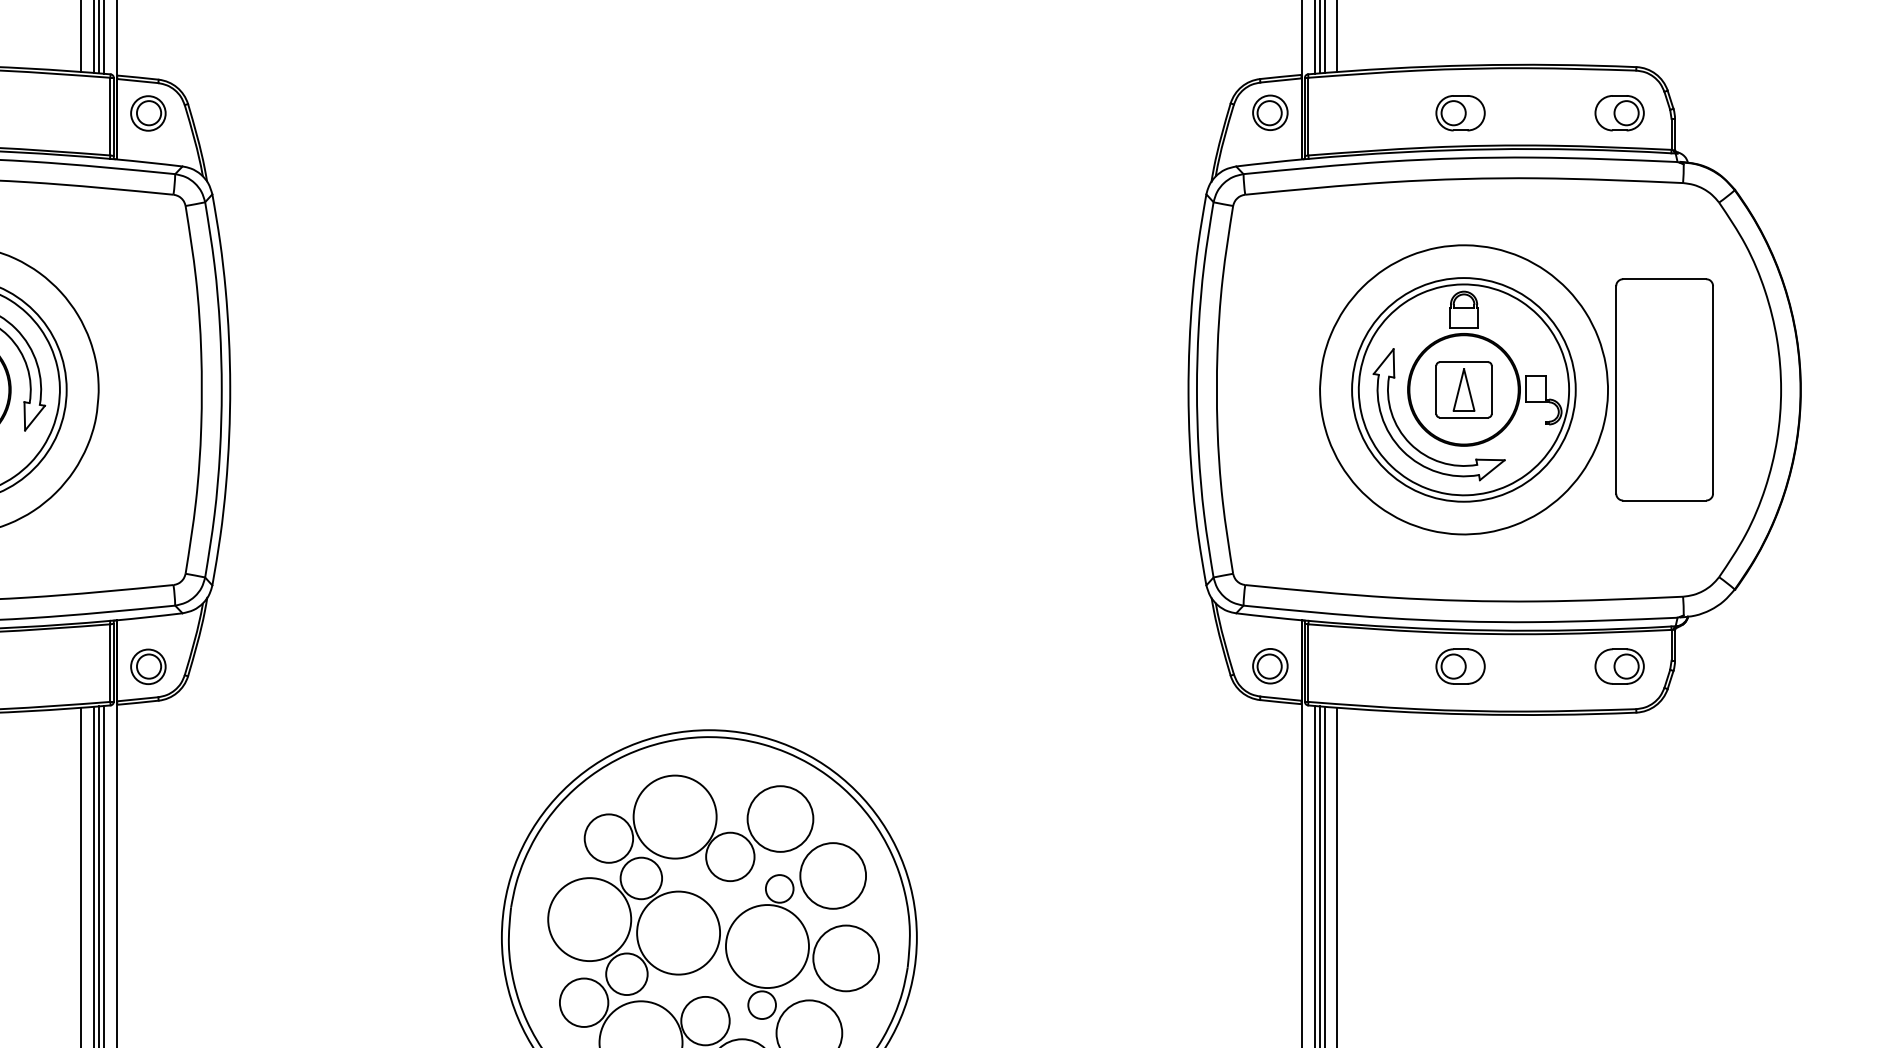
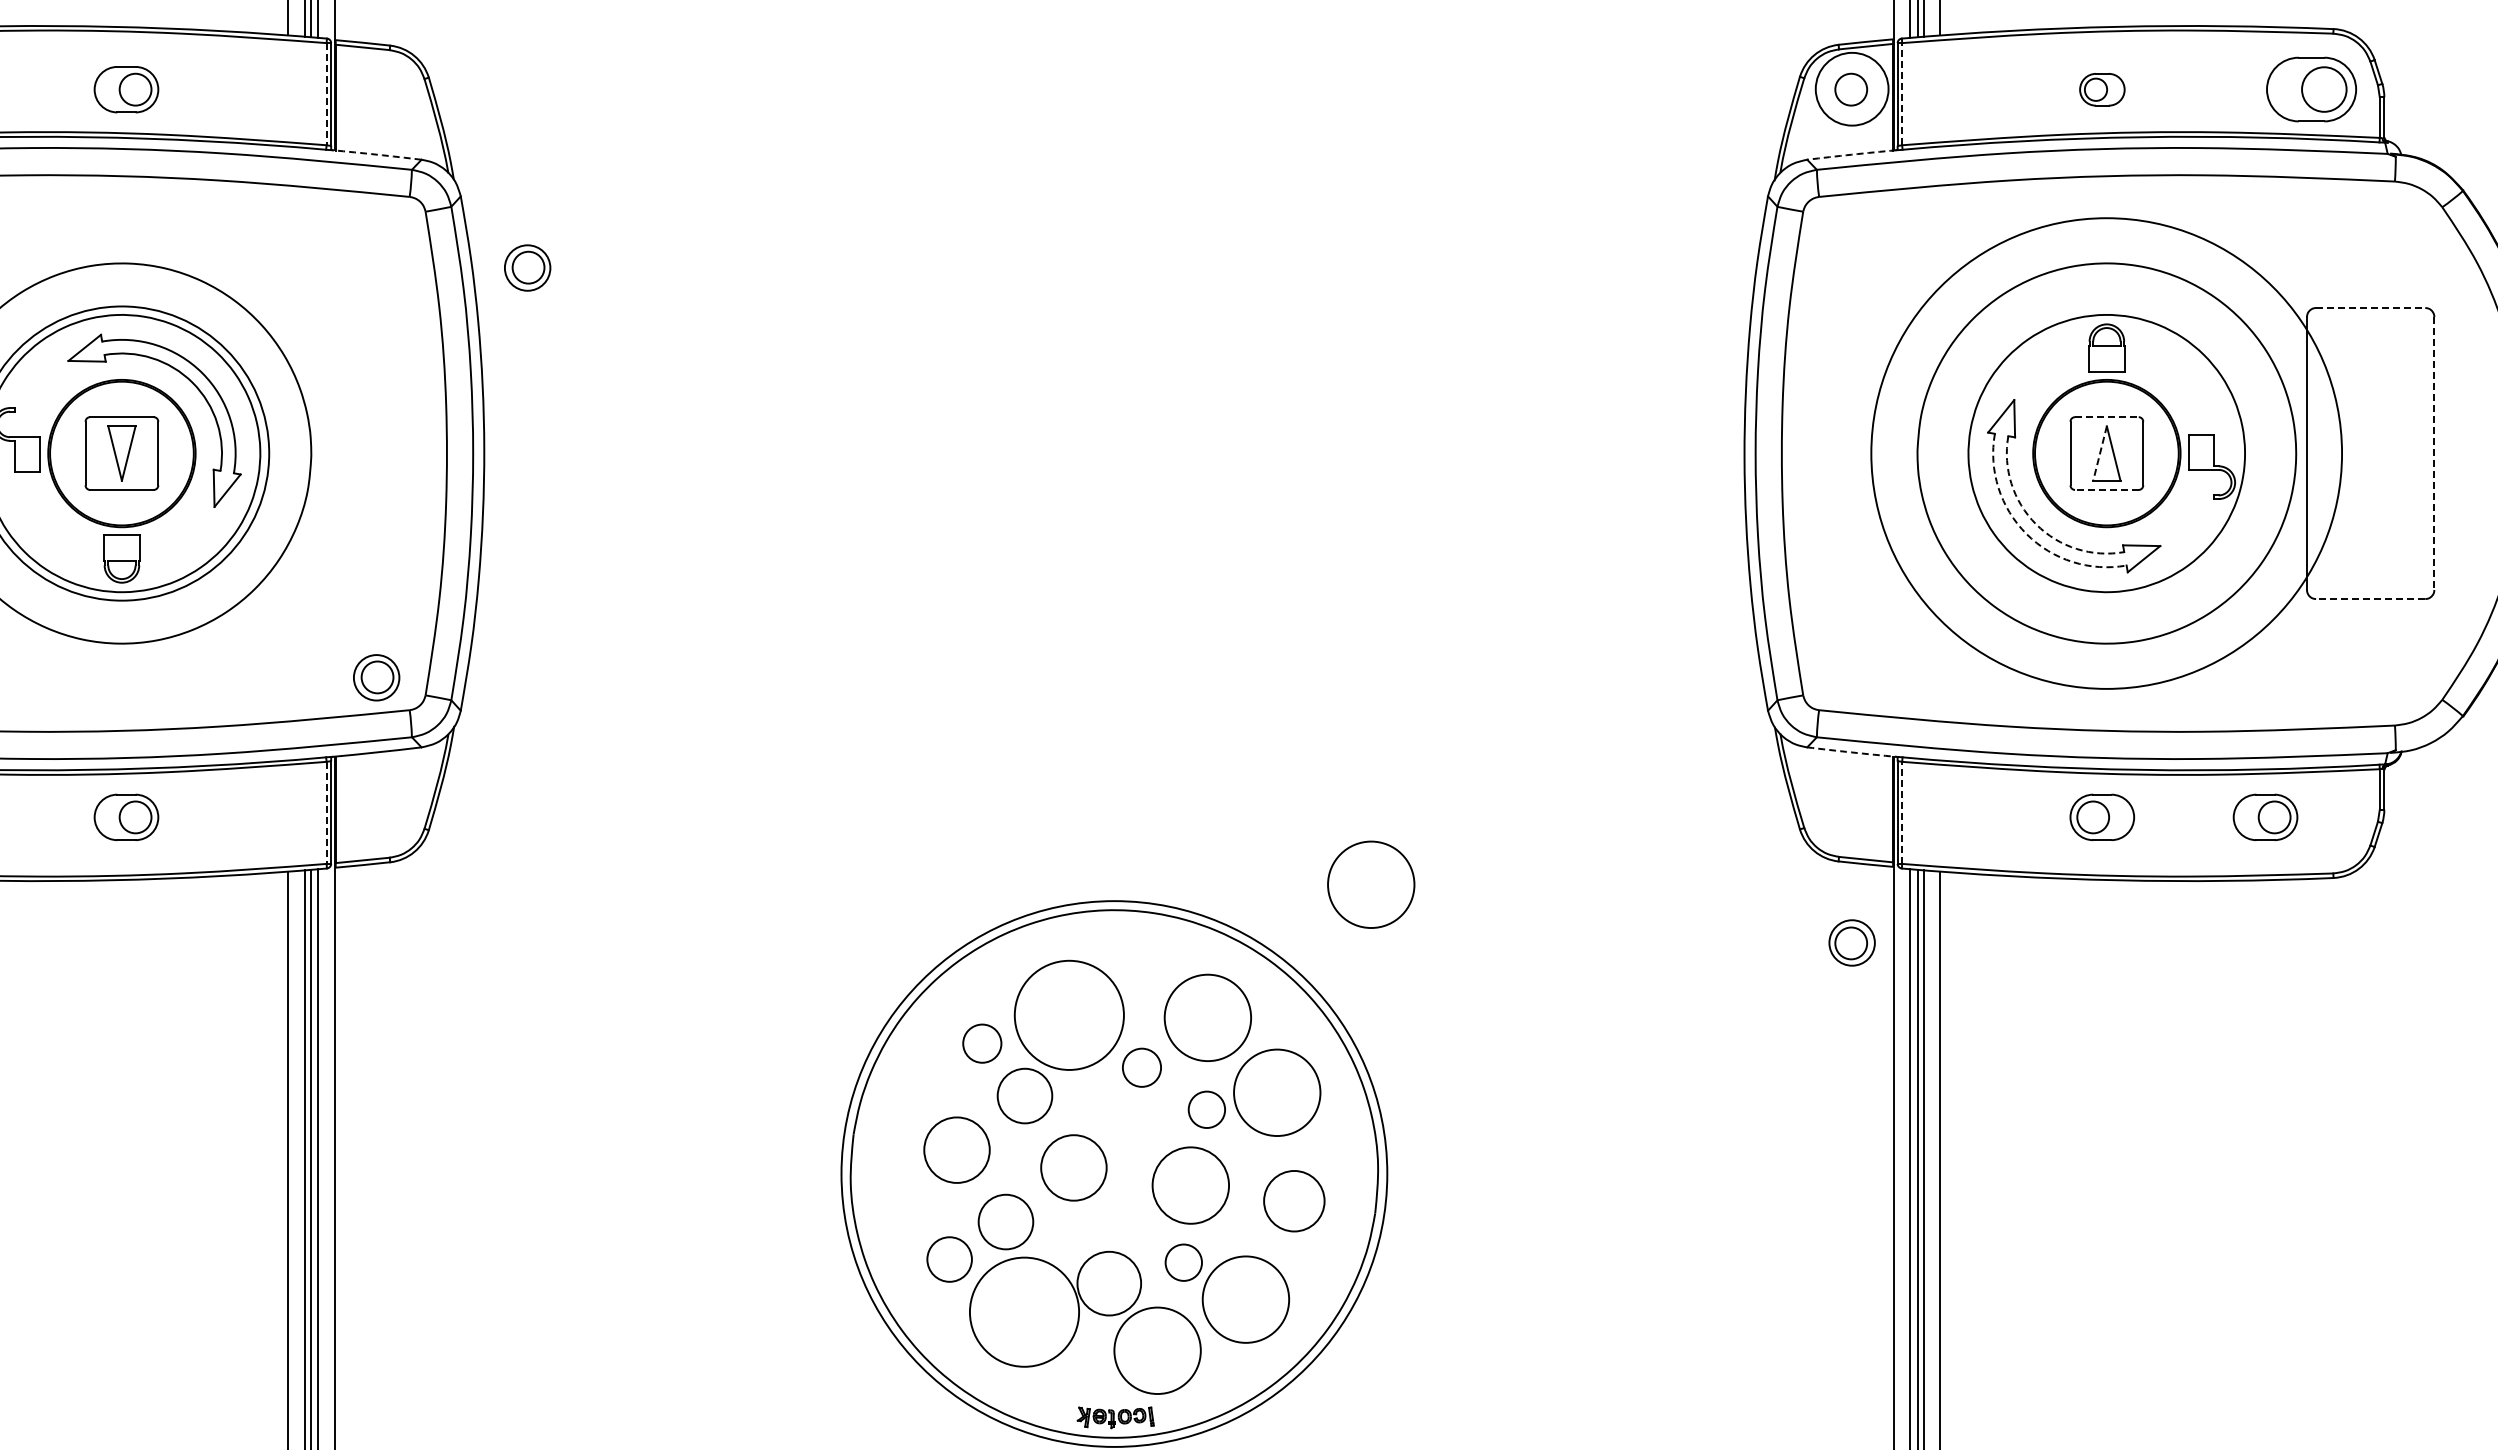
circle: (1269, 112) -> (1851, 88), size x1.6
part: (148, 113) -> (527, 267), moved
part: (1460, 113) -> (2102, 89), size x0.7
part: (1619, 113) -> (2311, 89), size x1.4
line: (110, 116) -> (326, 94), solid -> dashed
line: (1308, 116) -> (1902, 93), solid -> dashed
arc: (149, 162) -> (377, 154), solid -> dashed
arc: (1269, 162) -> (1851, 154), solid -> dashed
line: (1664, 279) -> (2370, 308), solid -> dashed
line: (1463, 362) -> (2106, 417), solid -> dashed
circle: (1463, 389) -> (2106, 453), size x1.6
line: (1458, 390) -> (2099, 454), solid -> dashed
line: (1713, 390) -> (2434, 454), solid -> dashed
line: (1463, 417) -> (2106, 489), solid -> dashed
arc: (1410, 443) -> (2036, 524), solid -> dashed
arc: (1402, 450) -> (2026, 533), solid -> dashed
line: (1664, 500) -> (2370, 599), solid -> dashed
arc: (1269, 617) -> (1851, 752), solid -> dashed
line: (1308, 662) -> (1902, 812), solid -> dashed
line: (110, 663) -> (326, 813), solid -> dashed
part: (1269, 665) -> (1851, 942), moved
part: (1619, 665) -> (2265, 816), moved
part: (148, 666) -> (376, 677), moved
circle: (904, 717) -> (1371, 884), added
circle: (609, 838) -> (982, 1043), size x0.6
circle: (729, 856) -> (1141, 1067), size x0.6
circle: (589, 919) -> (956, 1149), size x0.6
circle: (678, 932) -> (1073, 1167), size x0.6
circle: (767, 946) -> (1190, 1185), size x0.7
circle: (846, 958) -> (1294, 1201), size x0.7
circle: (583, 1002) -> (949, 1259), size x0.7

